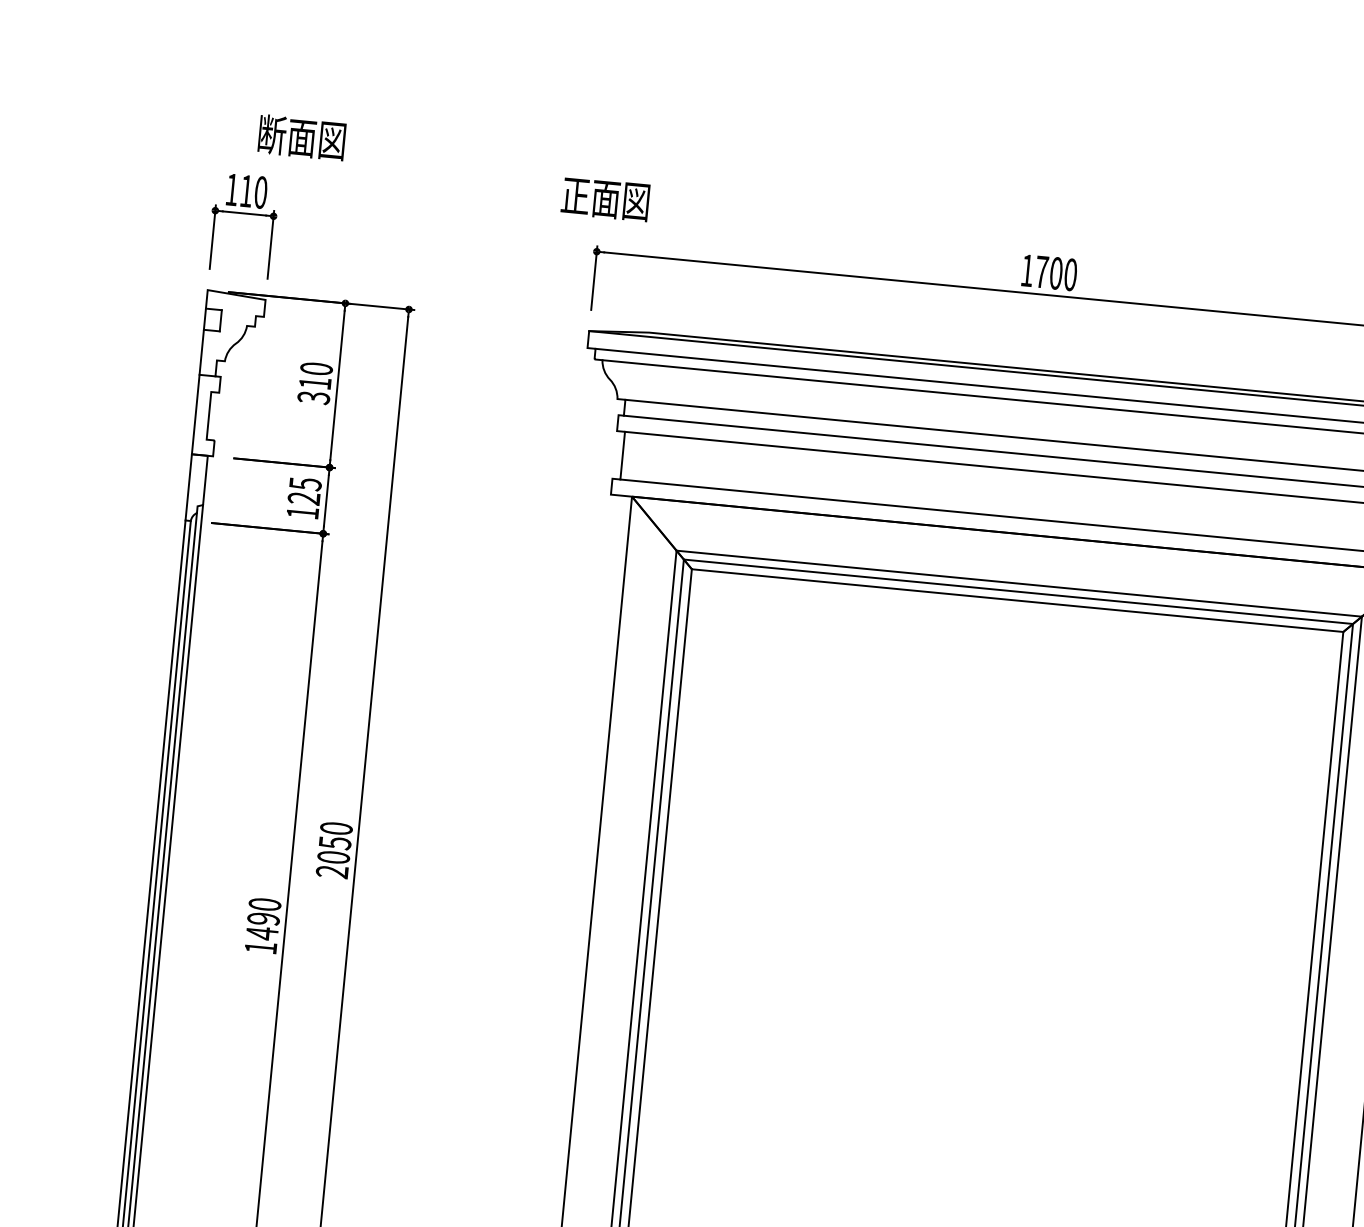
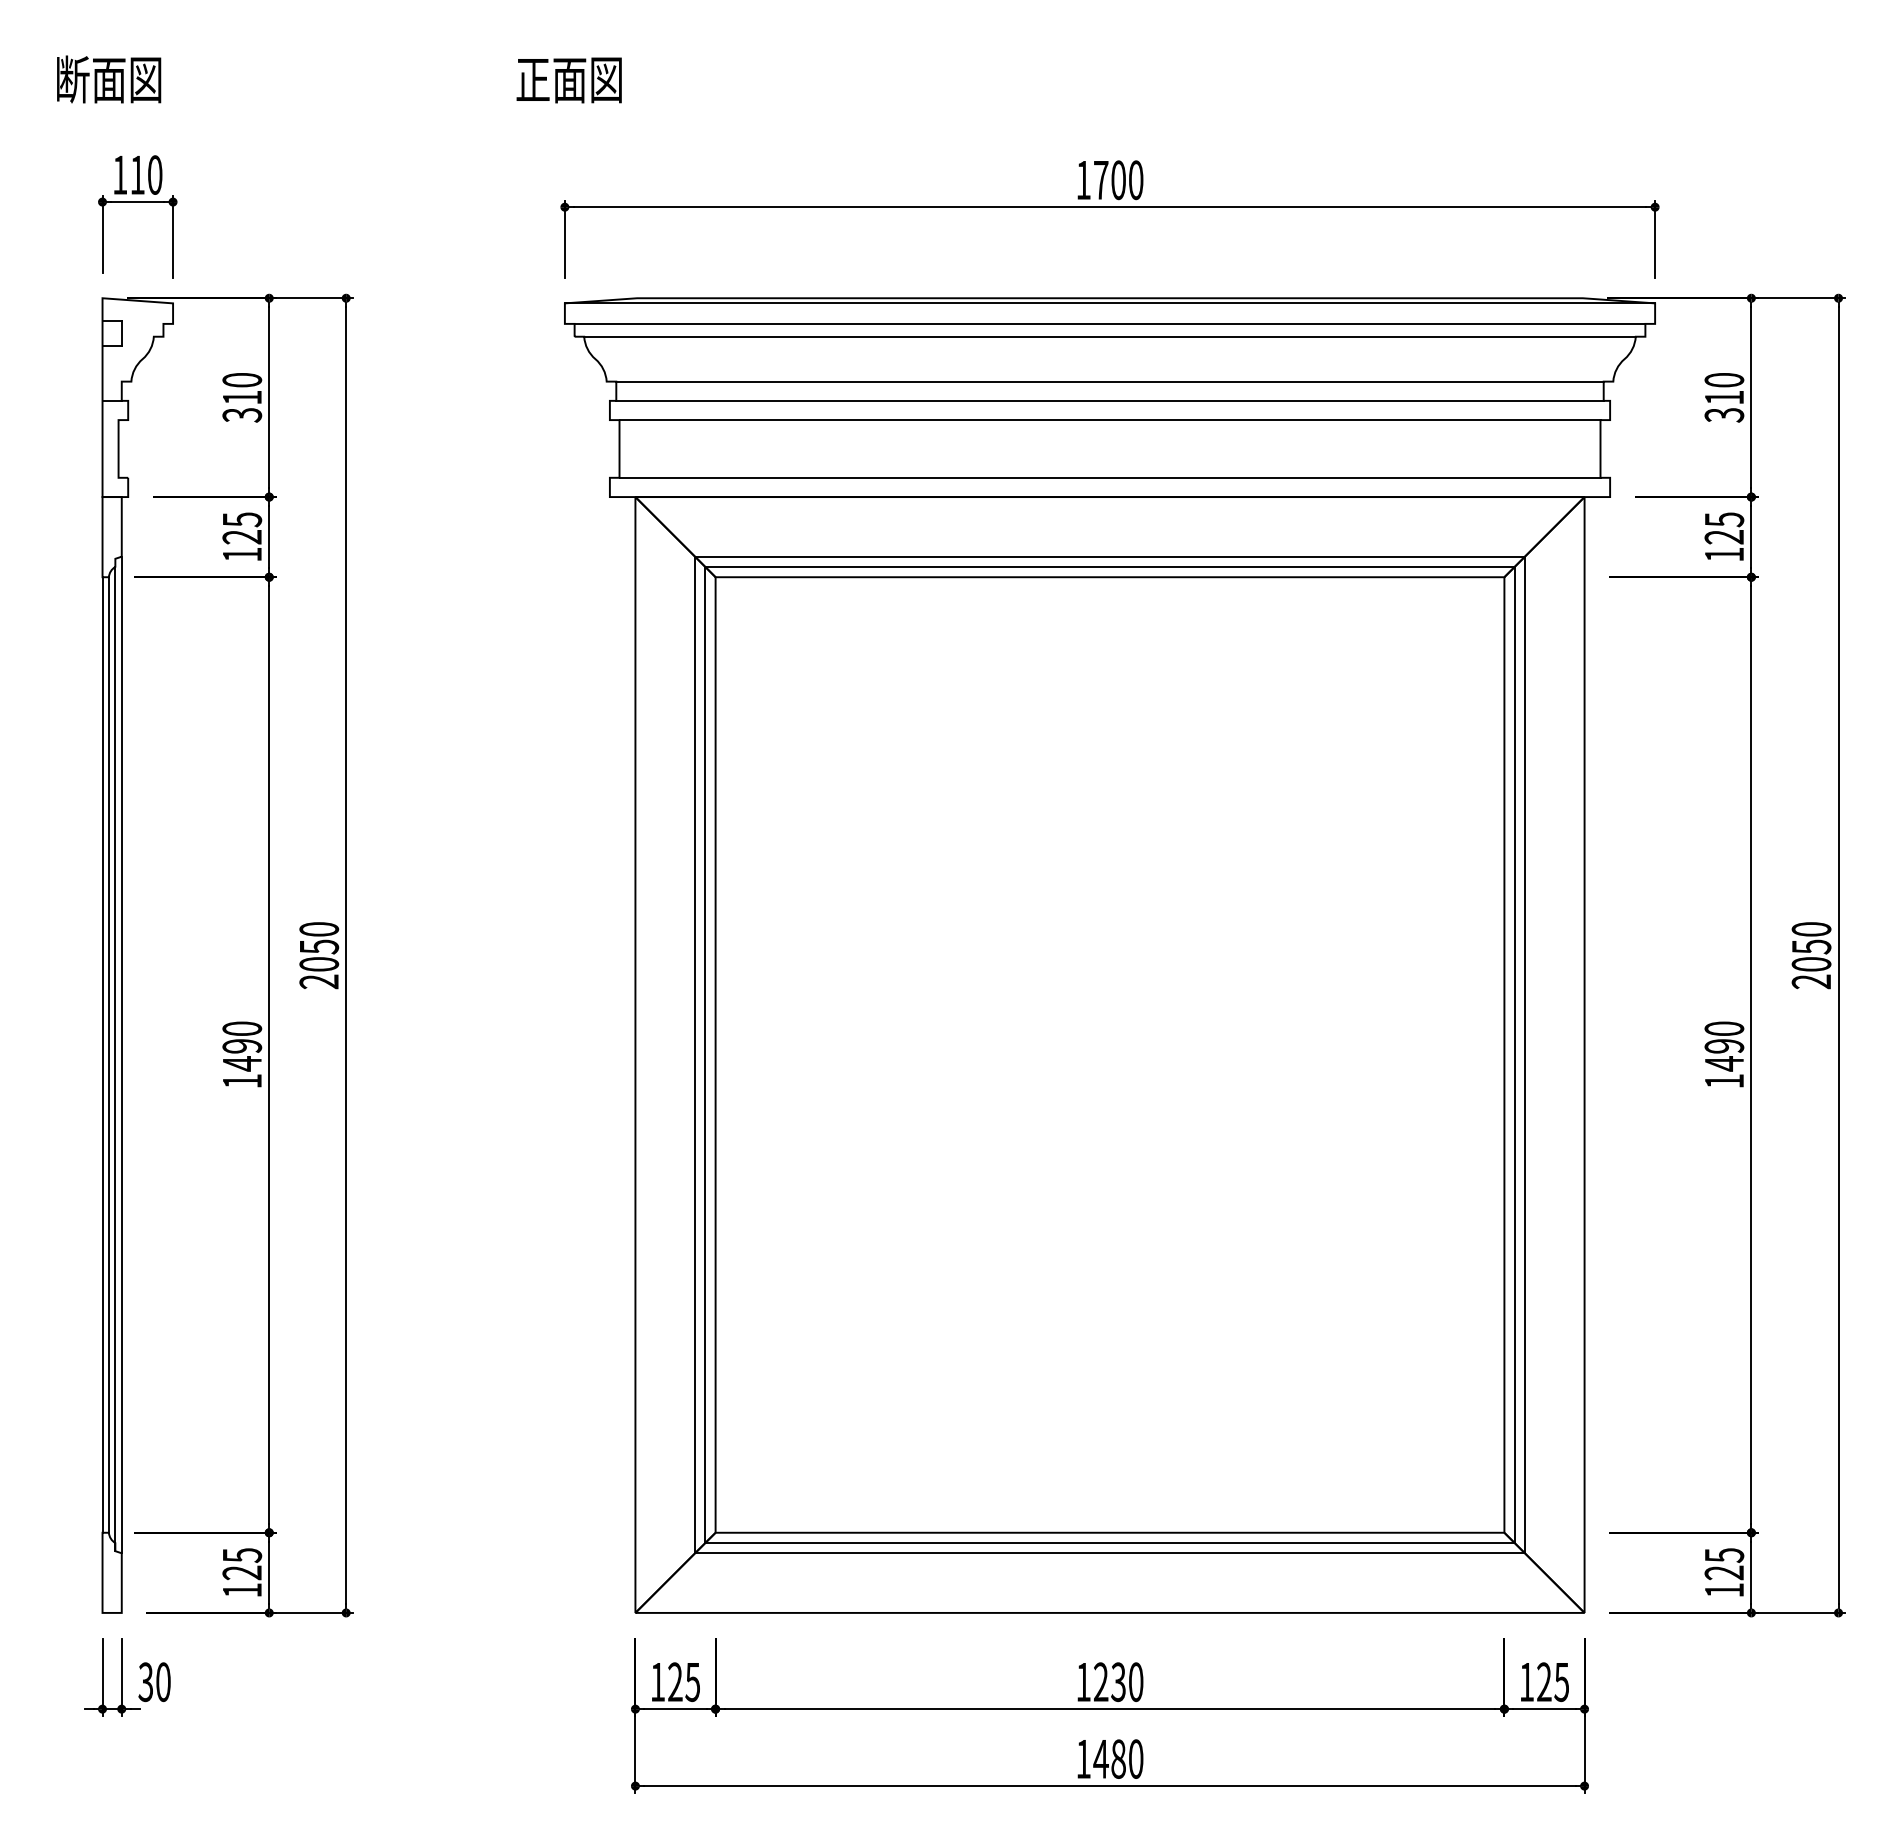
text: (302, 137) -> (109, 79), moved
text: (604, 199) -> (568, 80), moved

